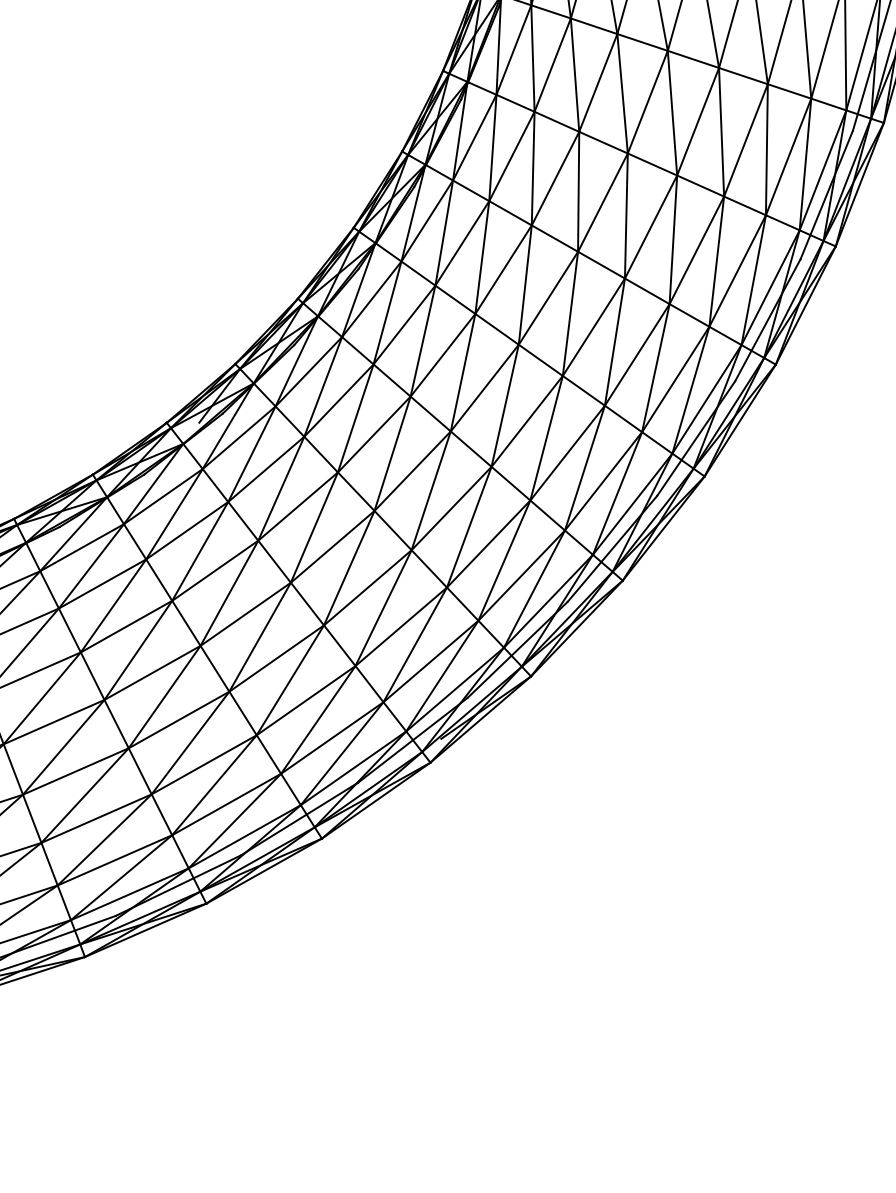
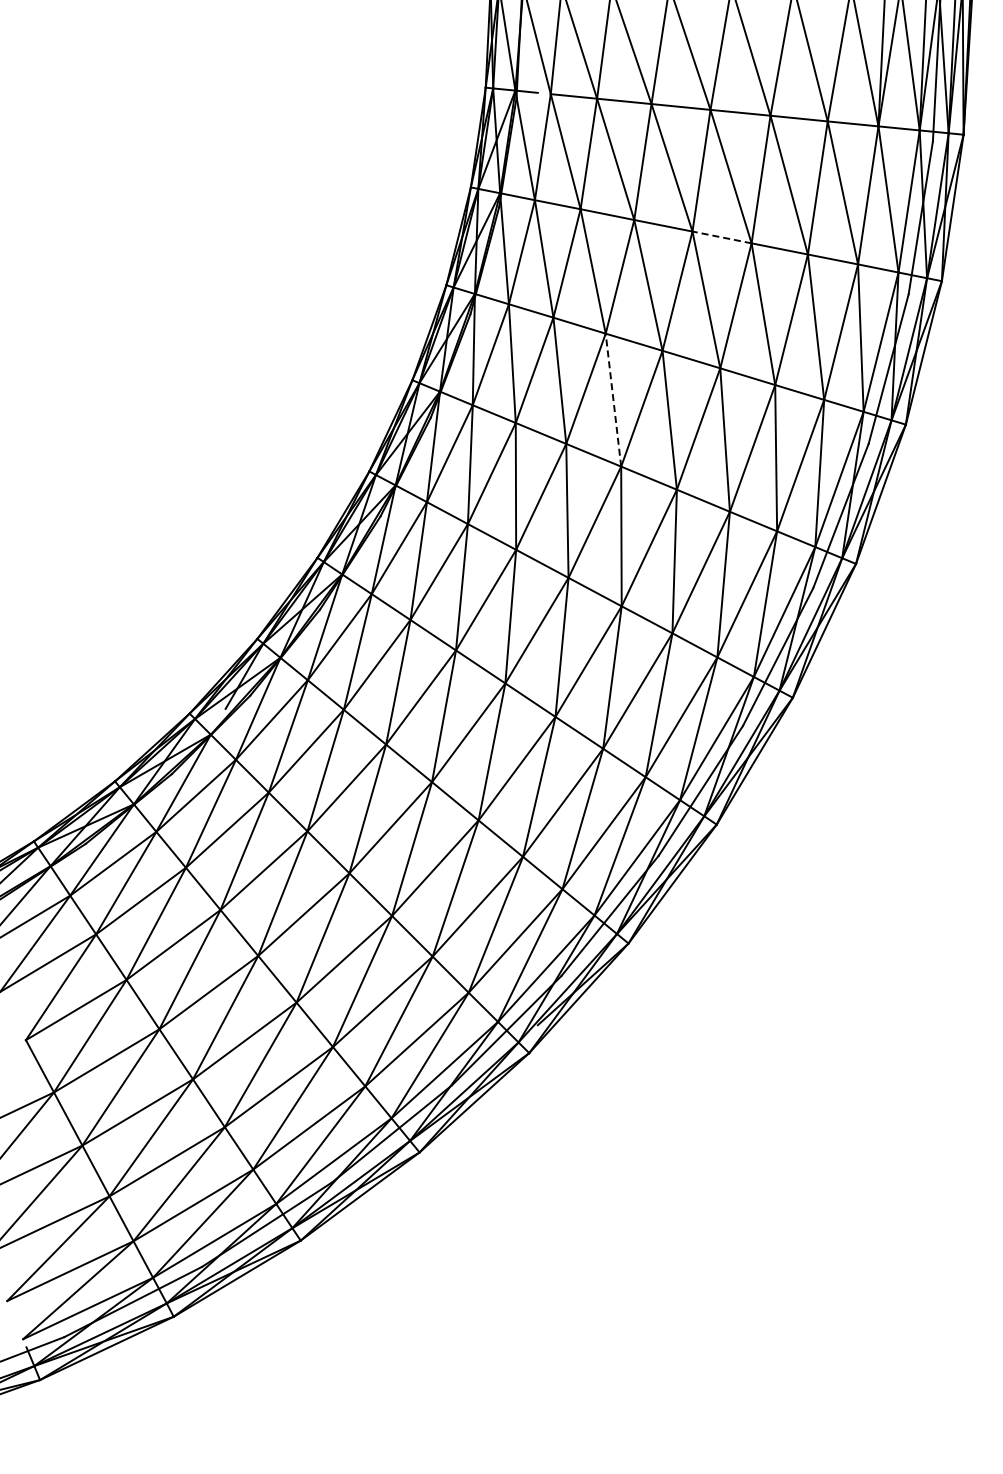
line: (692, 59) -> (721, 237), solid -> dashed
line: (578, 192) -> (613, 400), solid -> dashed

